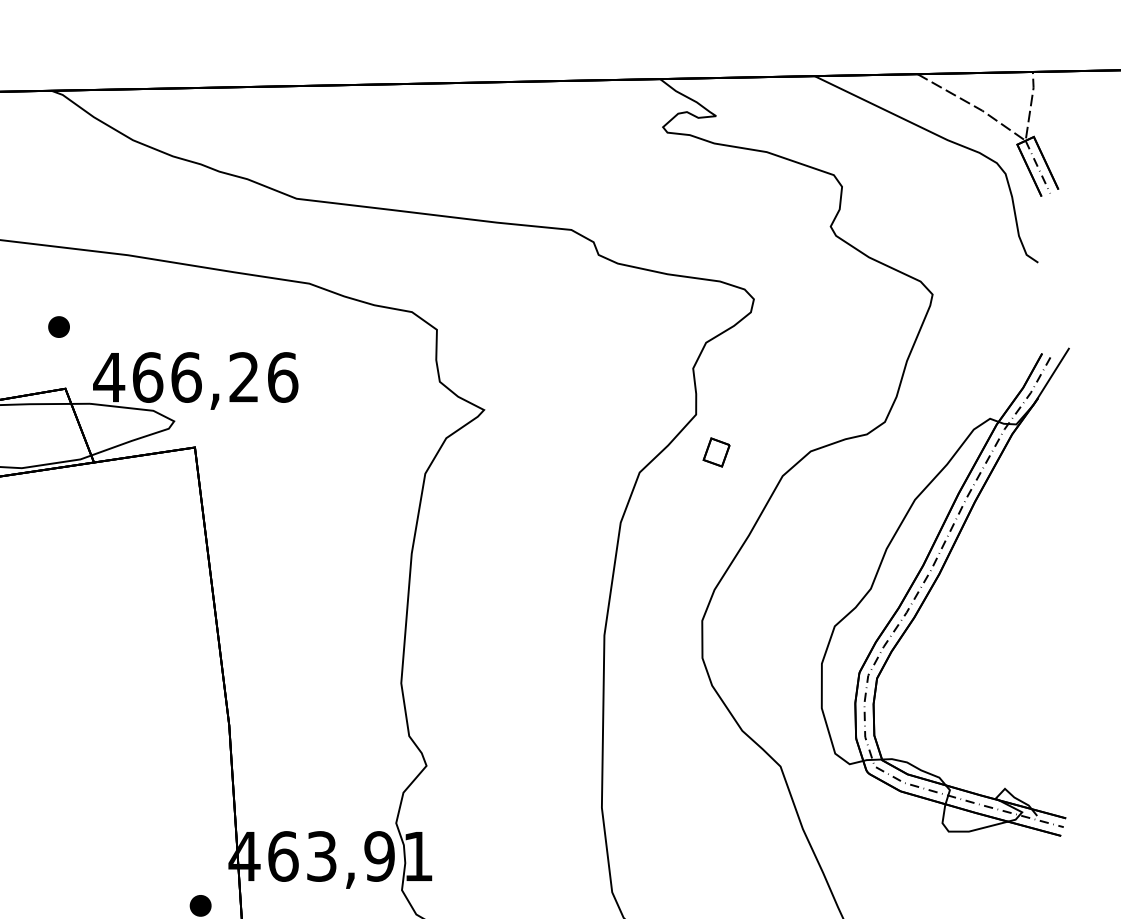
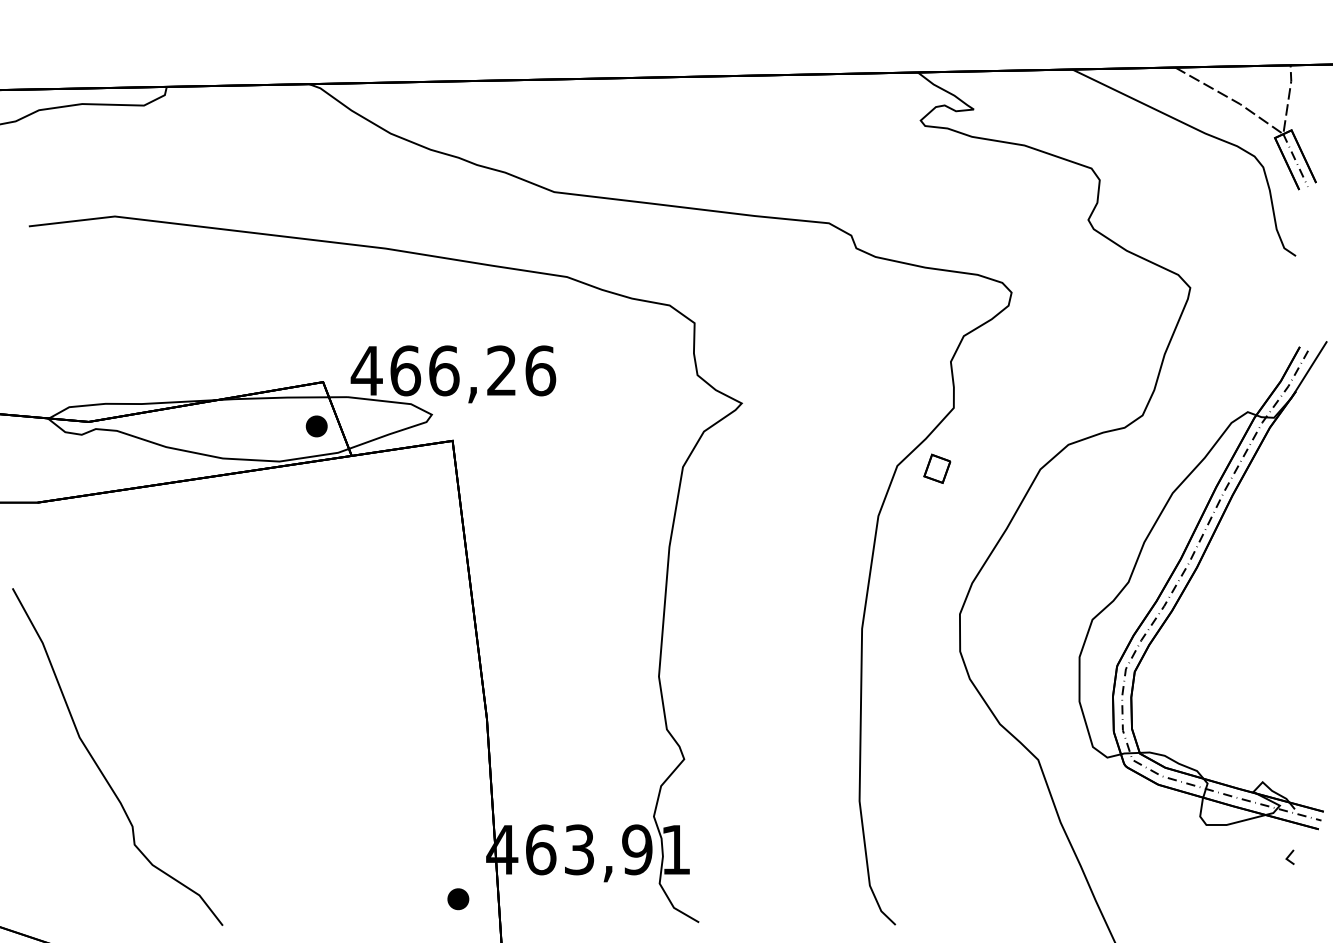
part: (58, 327) -> (316, 426), moved
part: (716, 452) -> (937, 468), moved
line: (1031, 863) -> (1289, 856), added

